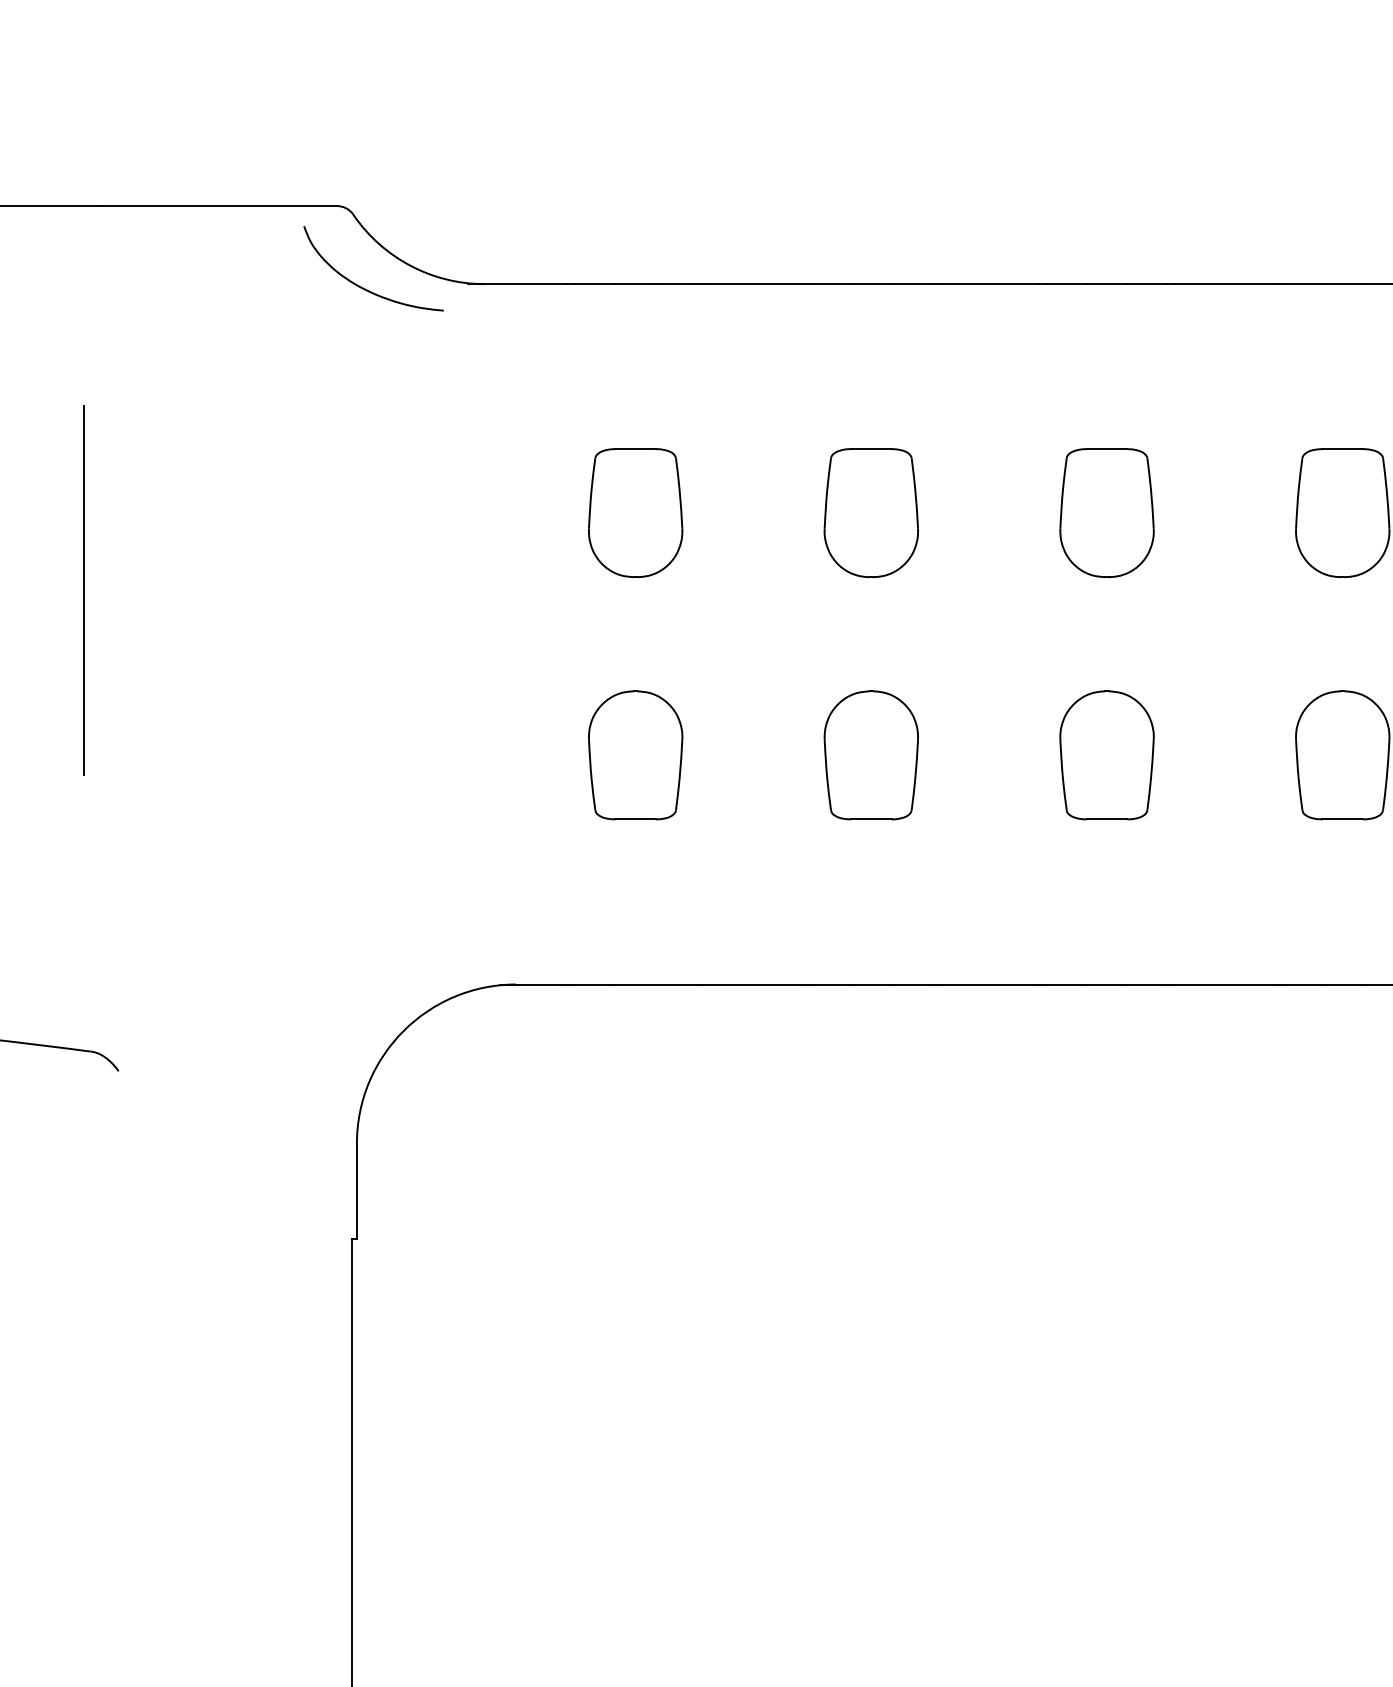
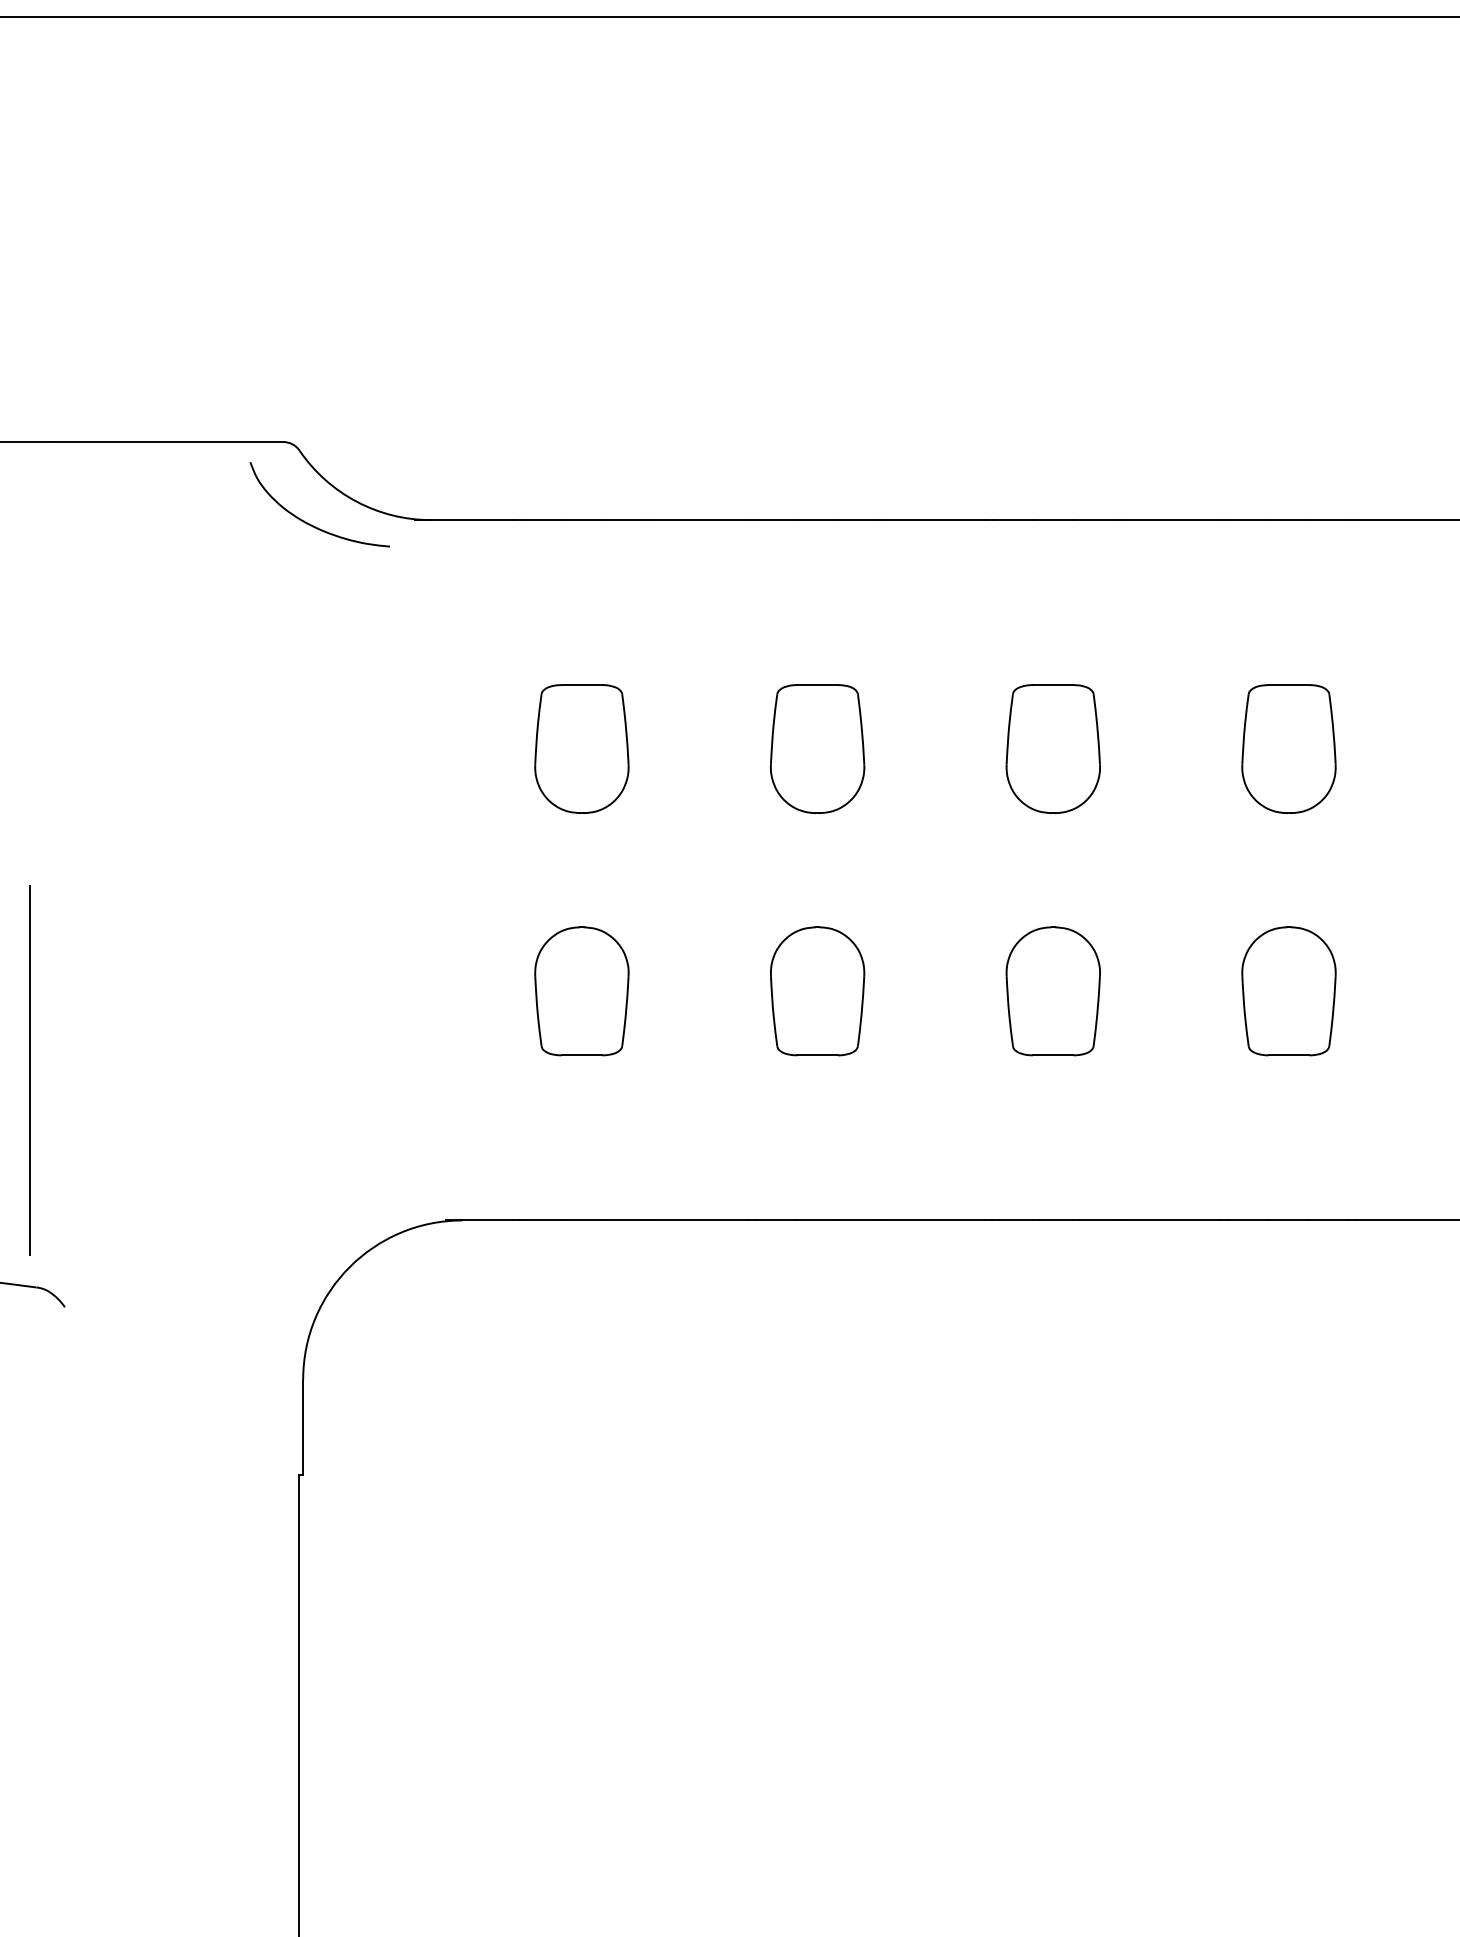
line: (83, 590) -> (29, 1070), moved

